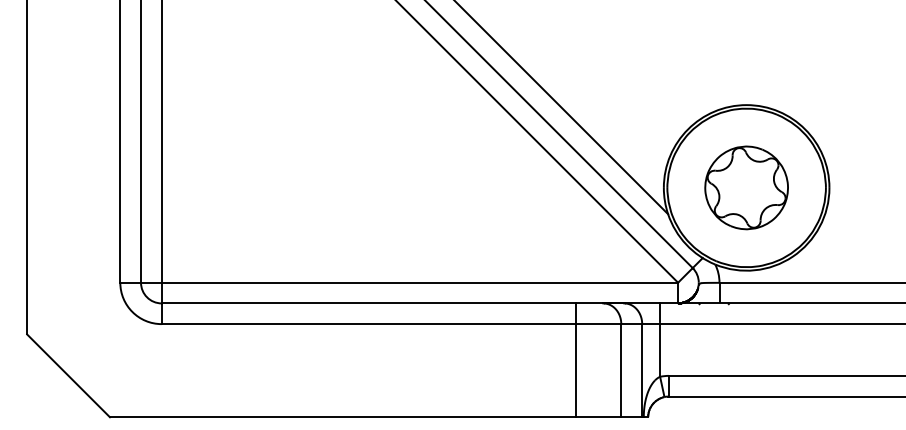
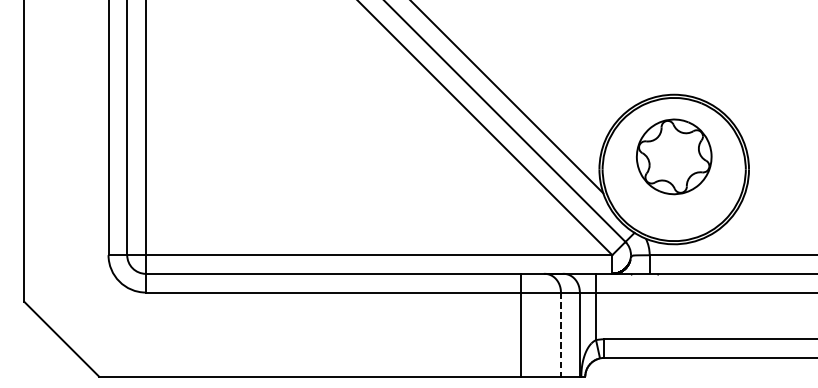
part: (746, 187) -> (674, 156), moved
line: (621, 370) -> (561, 334), solid -> dashed

